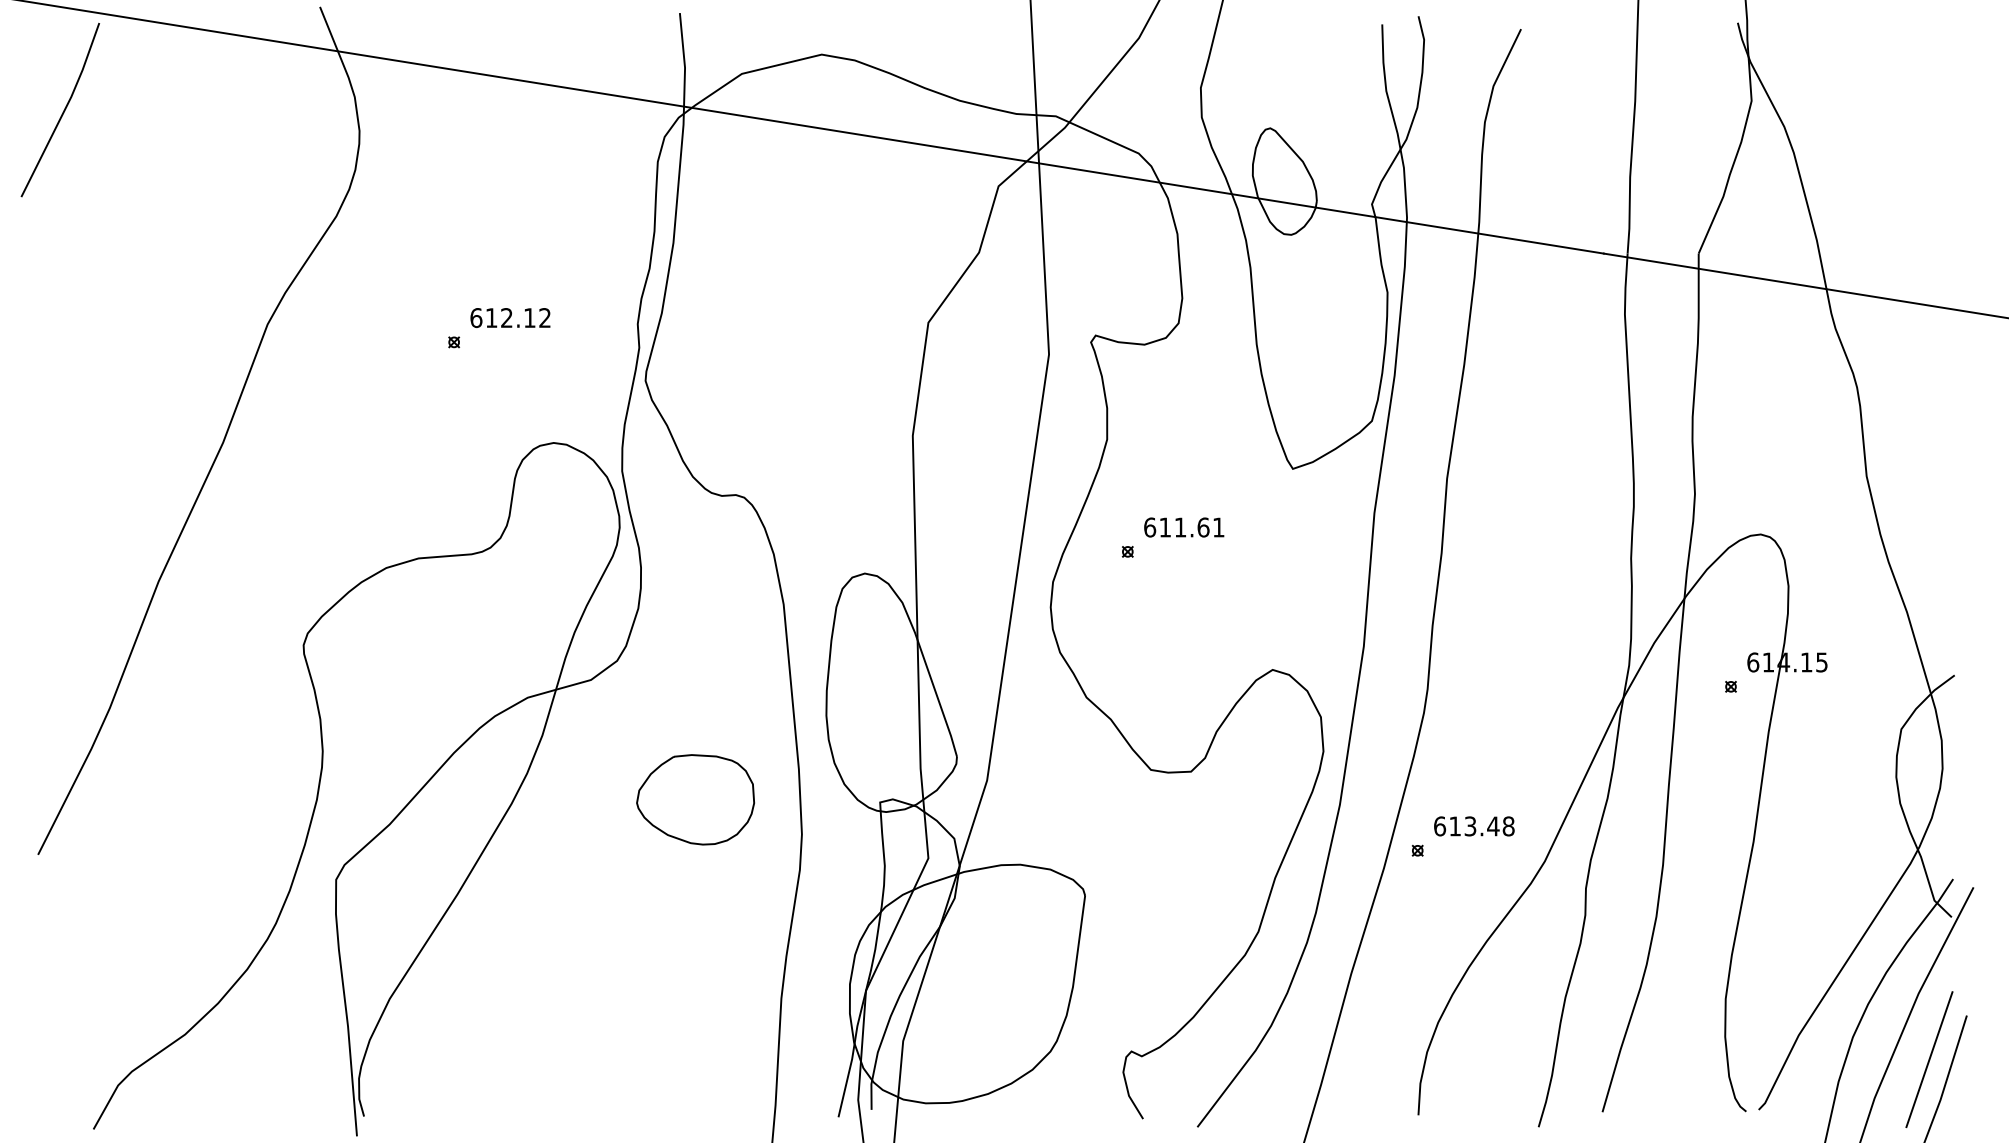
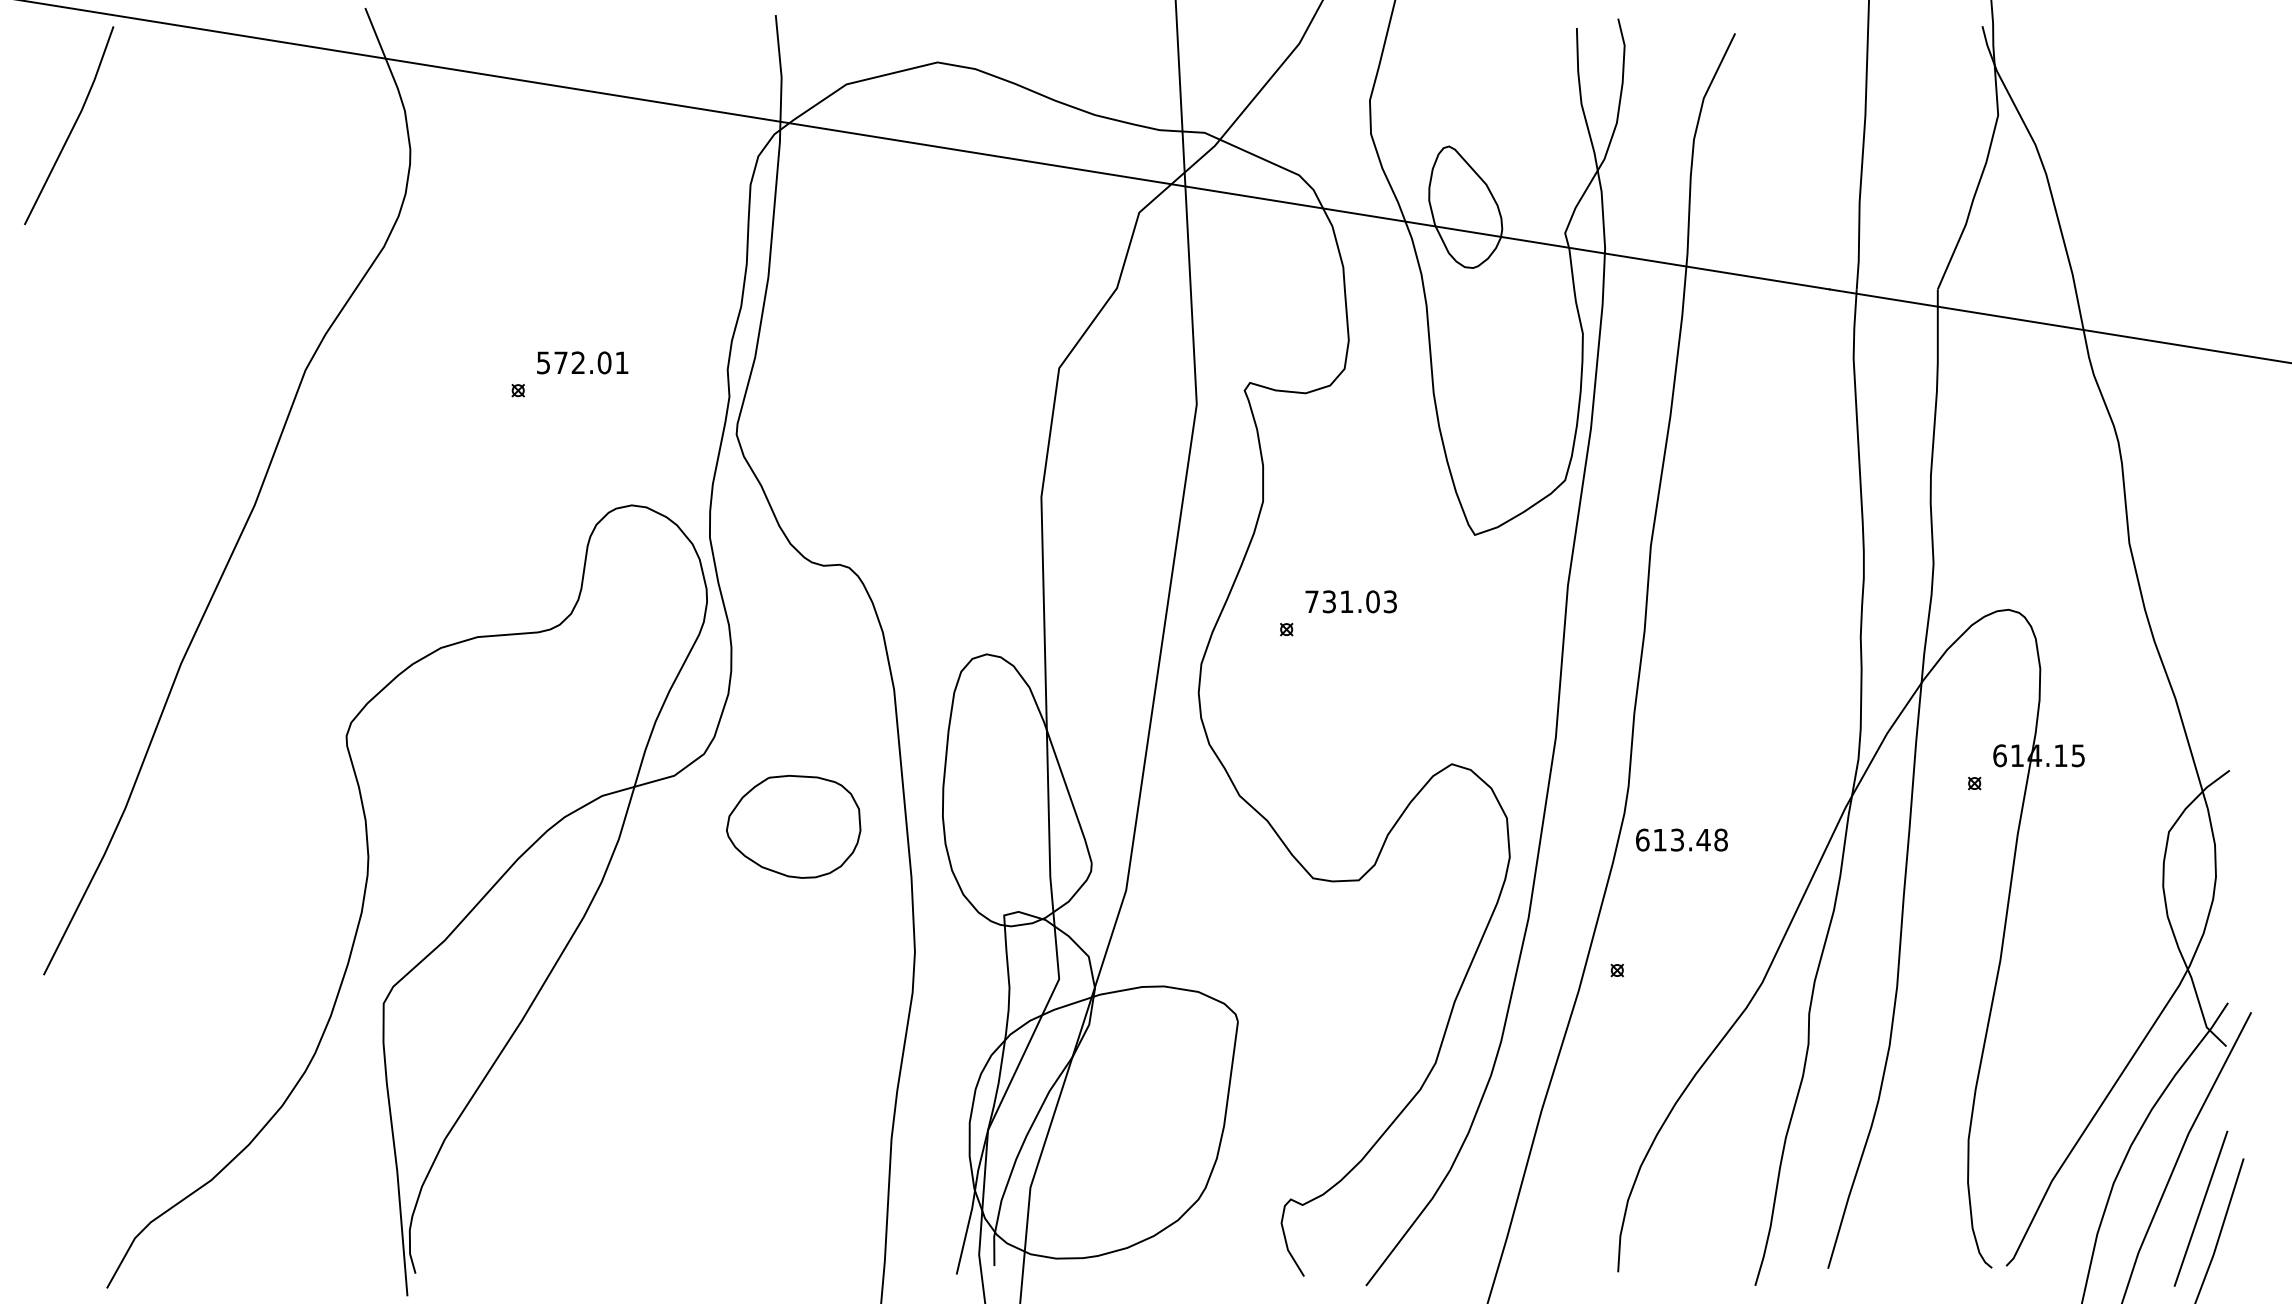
text: (510, 318) -> (582, 363), 612.12 -> 572.01
text: (1184, 527) -> (1351, 601), 611.61 -> 731.03
part: (695, 799) -> (793, 826), moved
text: (1474, 826) -> (1682, 840), moved

